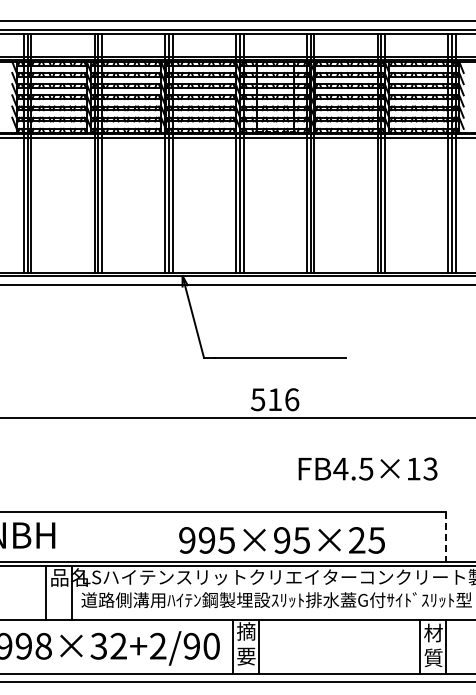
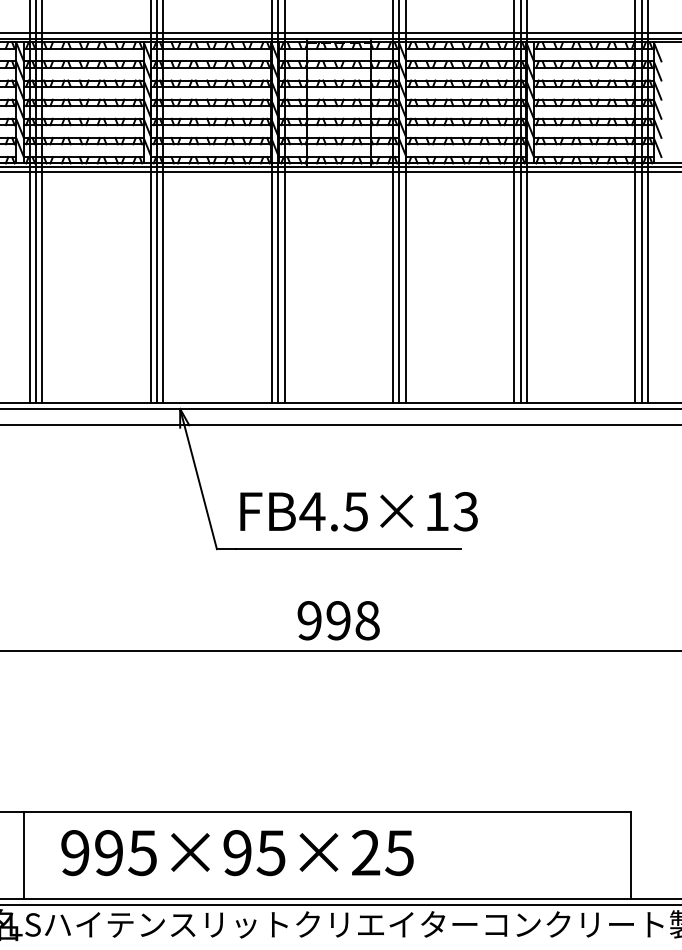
text: (274, 399) -> (337, 620), 516 -> 998
text: (367, 468) -> (358, 510), moved
line: (91, 536) -> (24, 854), added
line: (445, 537) -> (630, 856), dashed -> solid
text: (281, 540) -> (236, 853), moved

